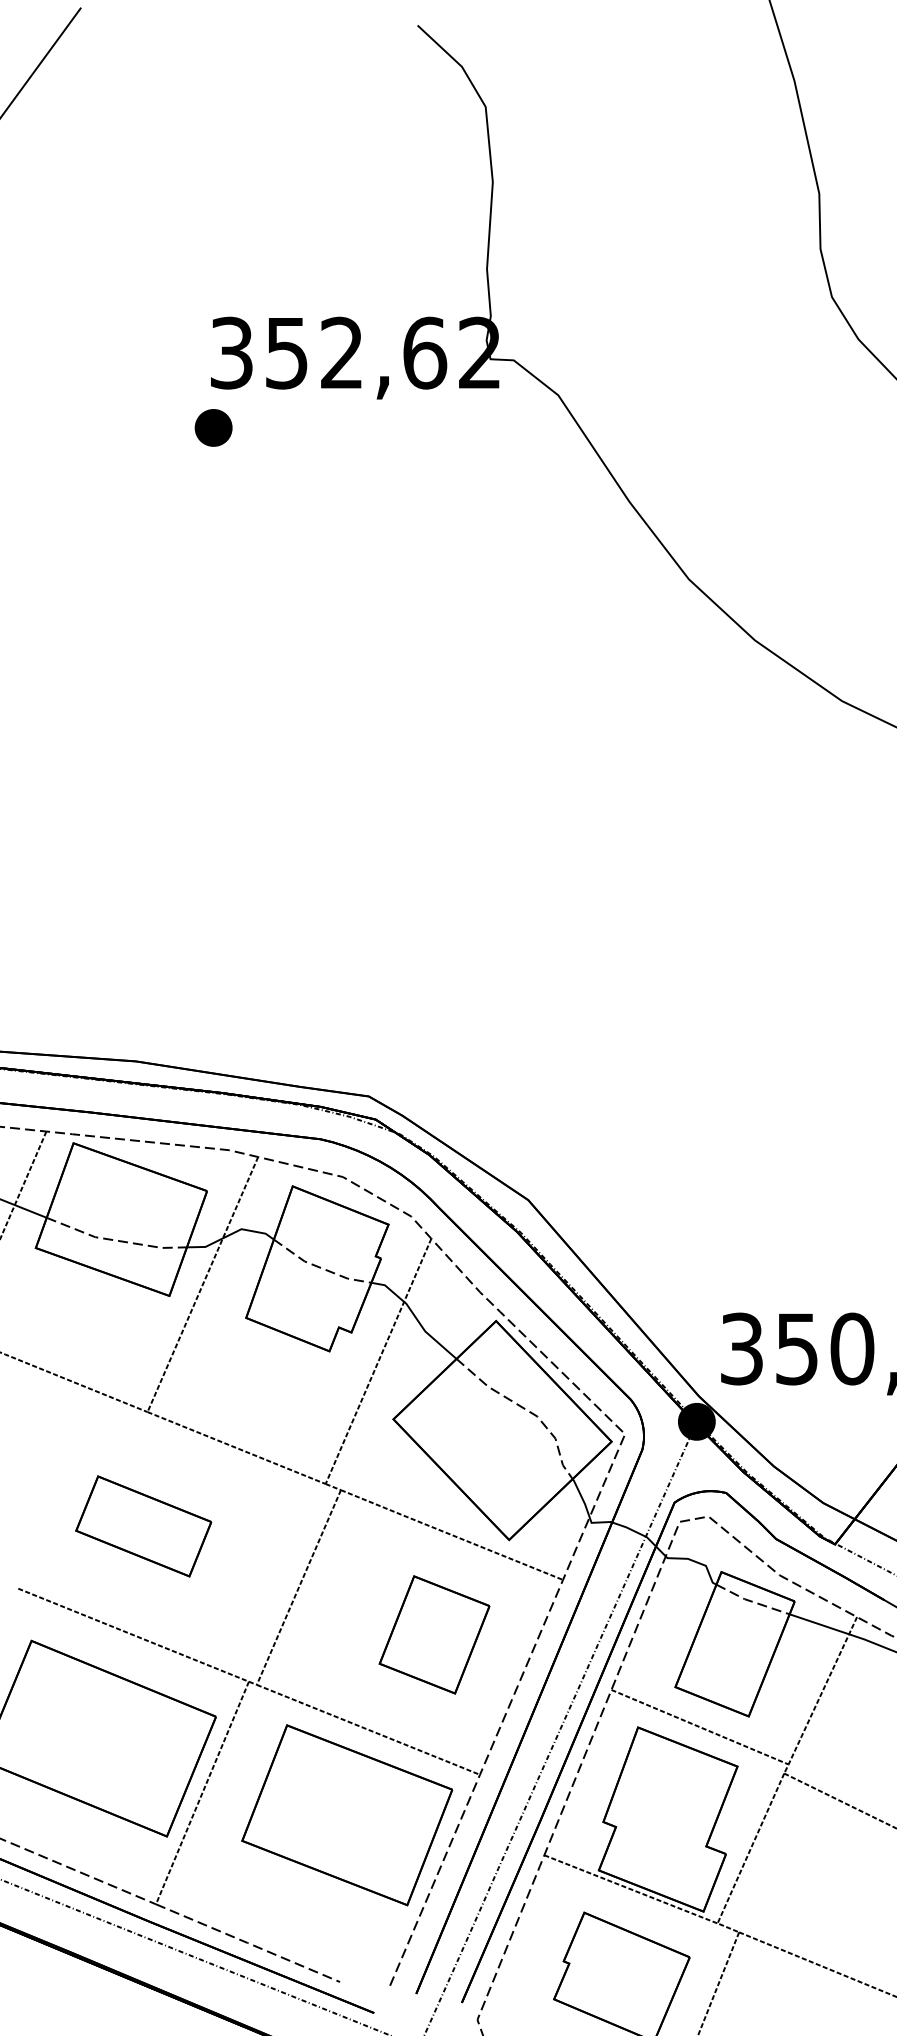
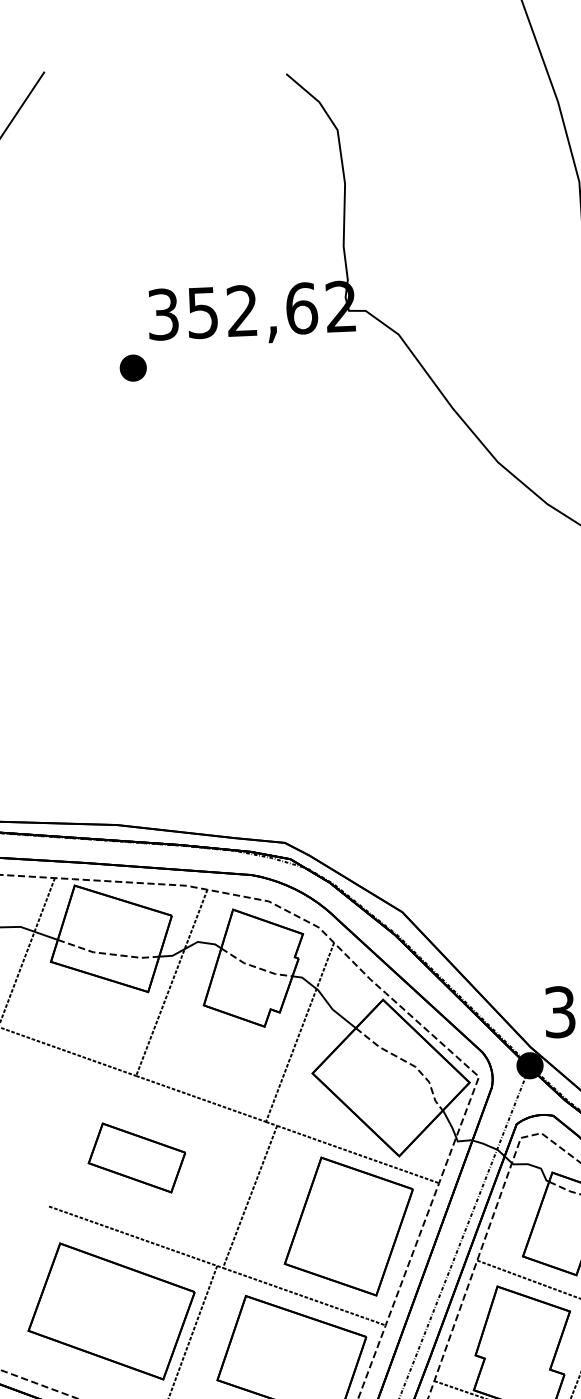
part: (213, 427) -> (133, 367), moved
part: (434, 1634) -> (348, 1226), size x1.67

